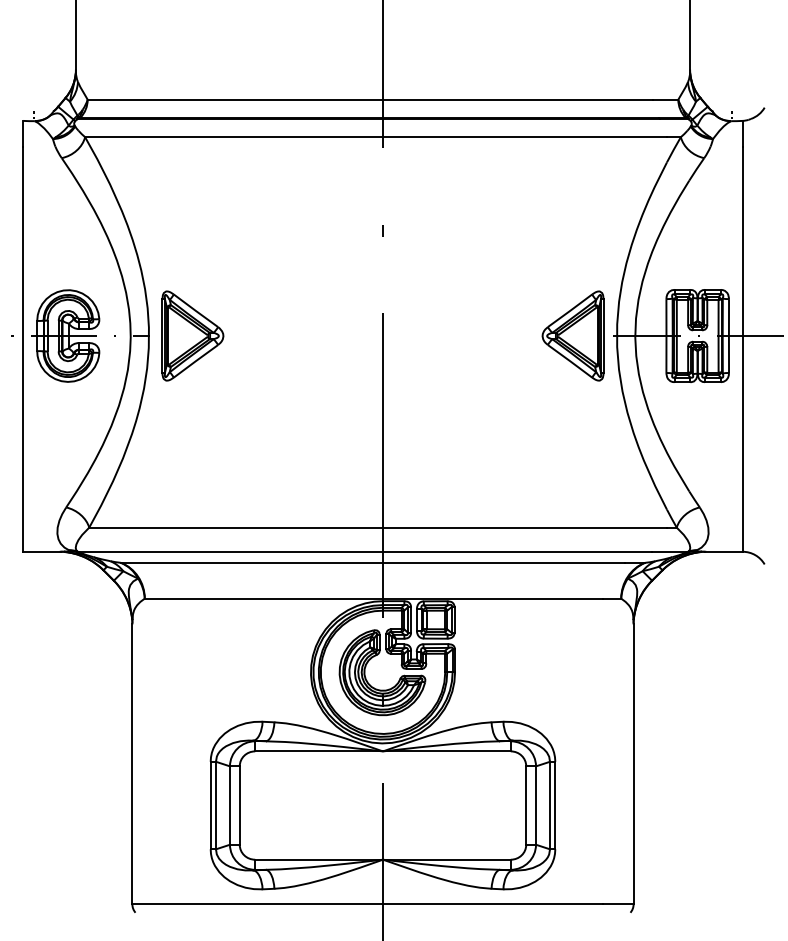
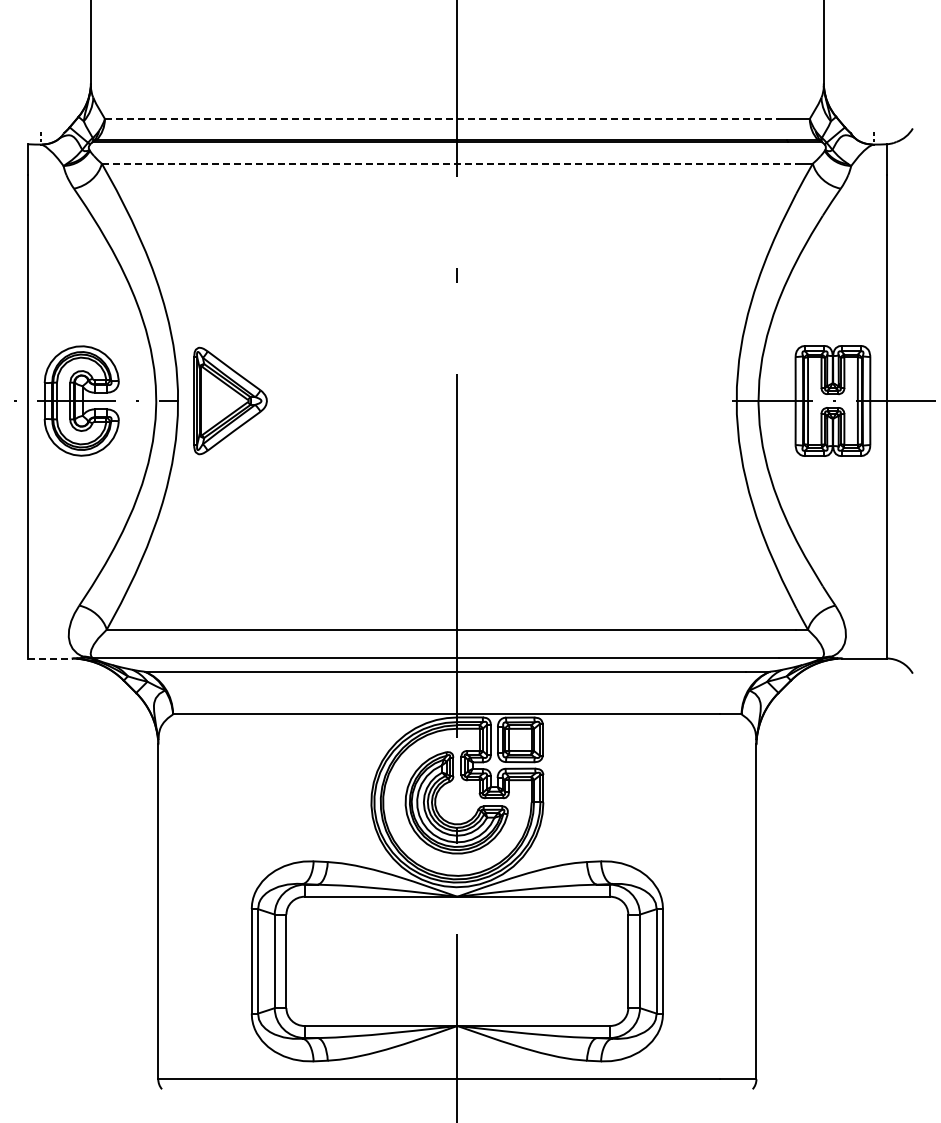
line: (370, 99) -> (442, 118), solid -> dashed
line: (376, 137) -> (449, 163), solid -> dashed
part: (573, 335) -> (684, 400), removed
line: (42, 551) -> (50, 658), solid -> dashed

